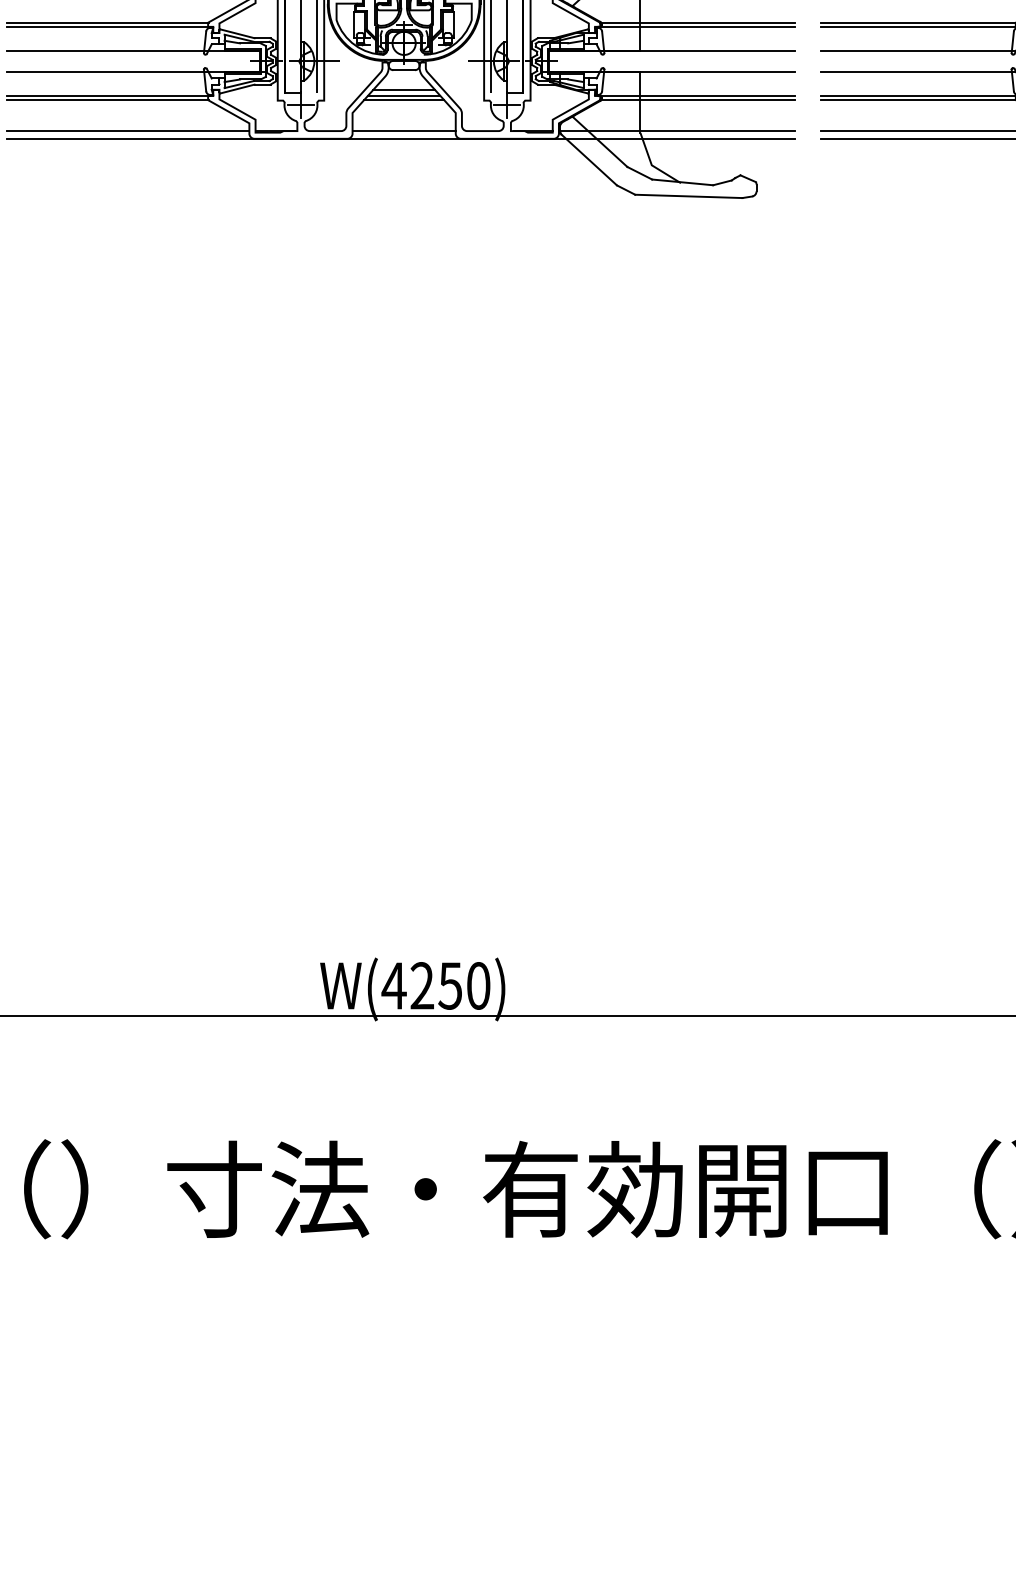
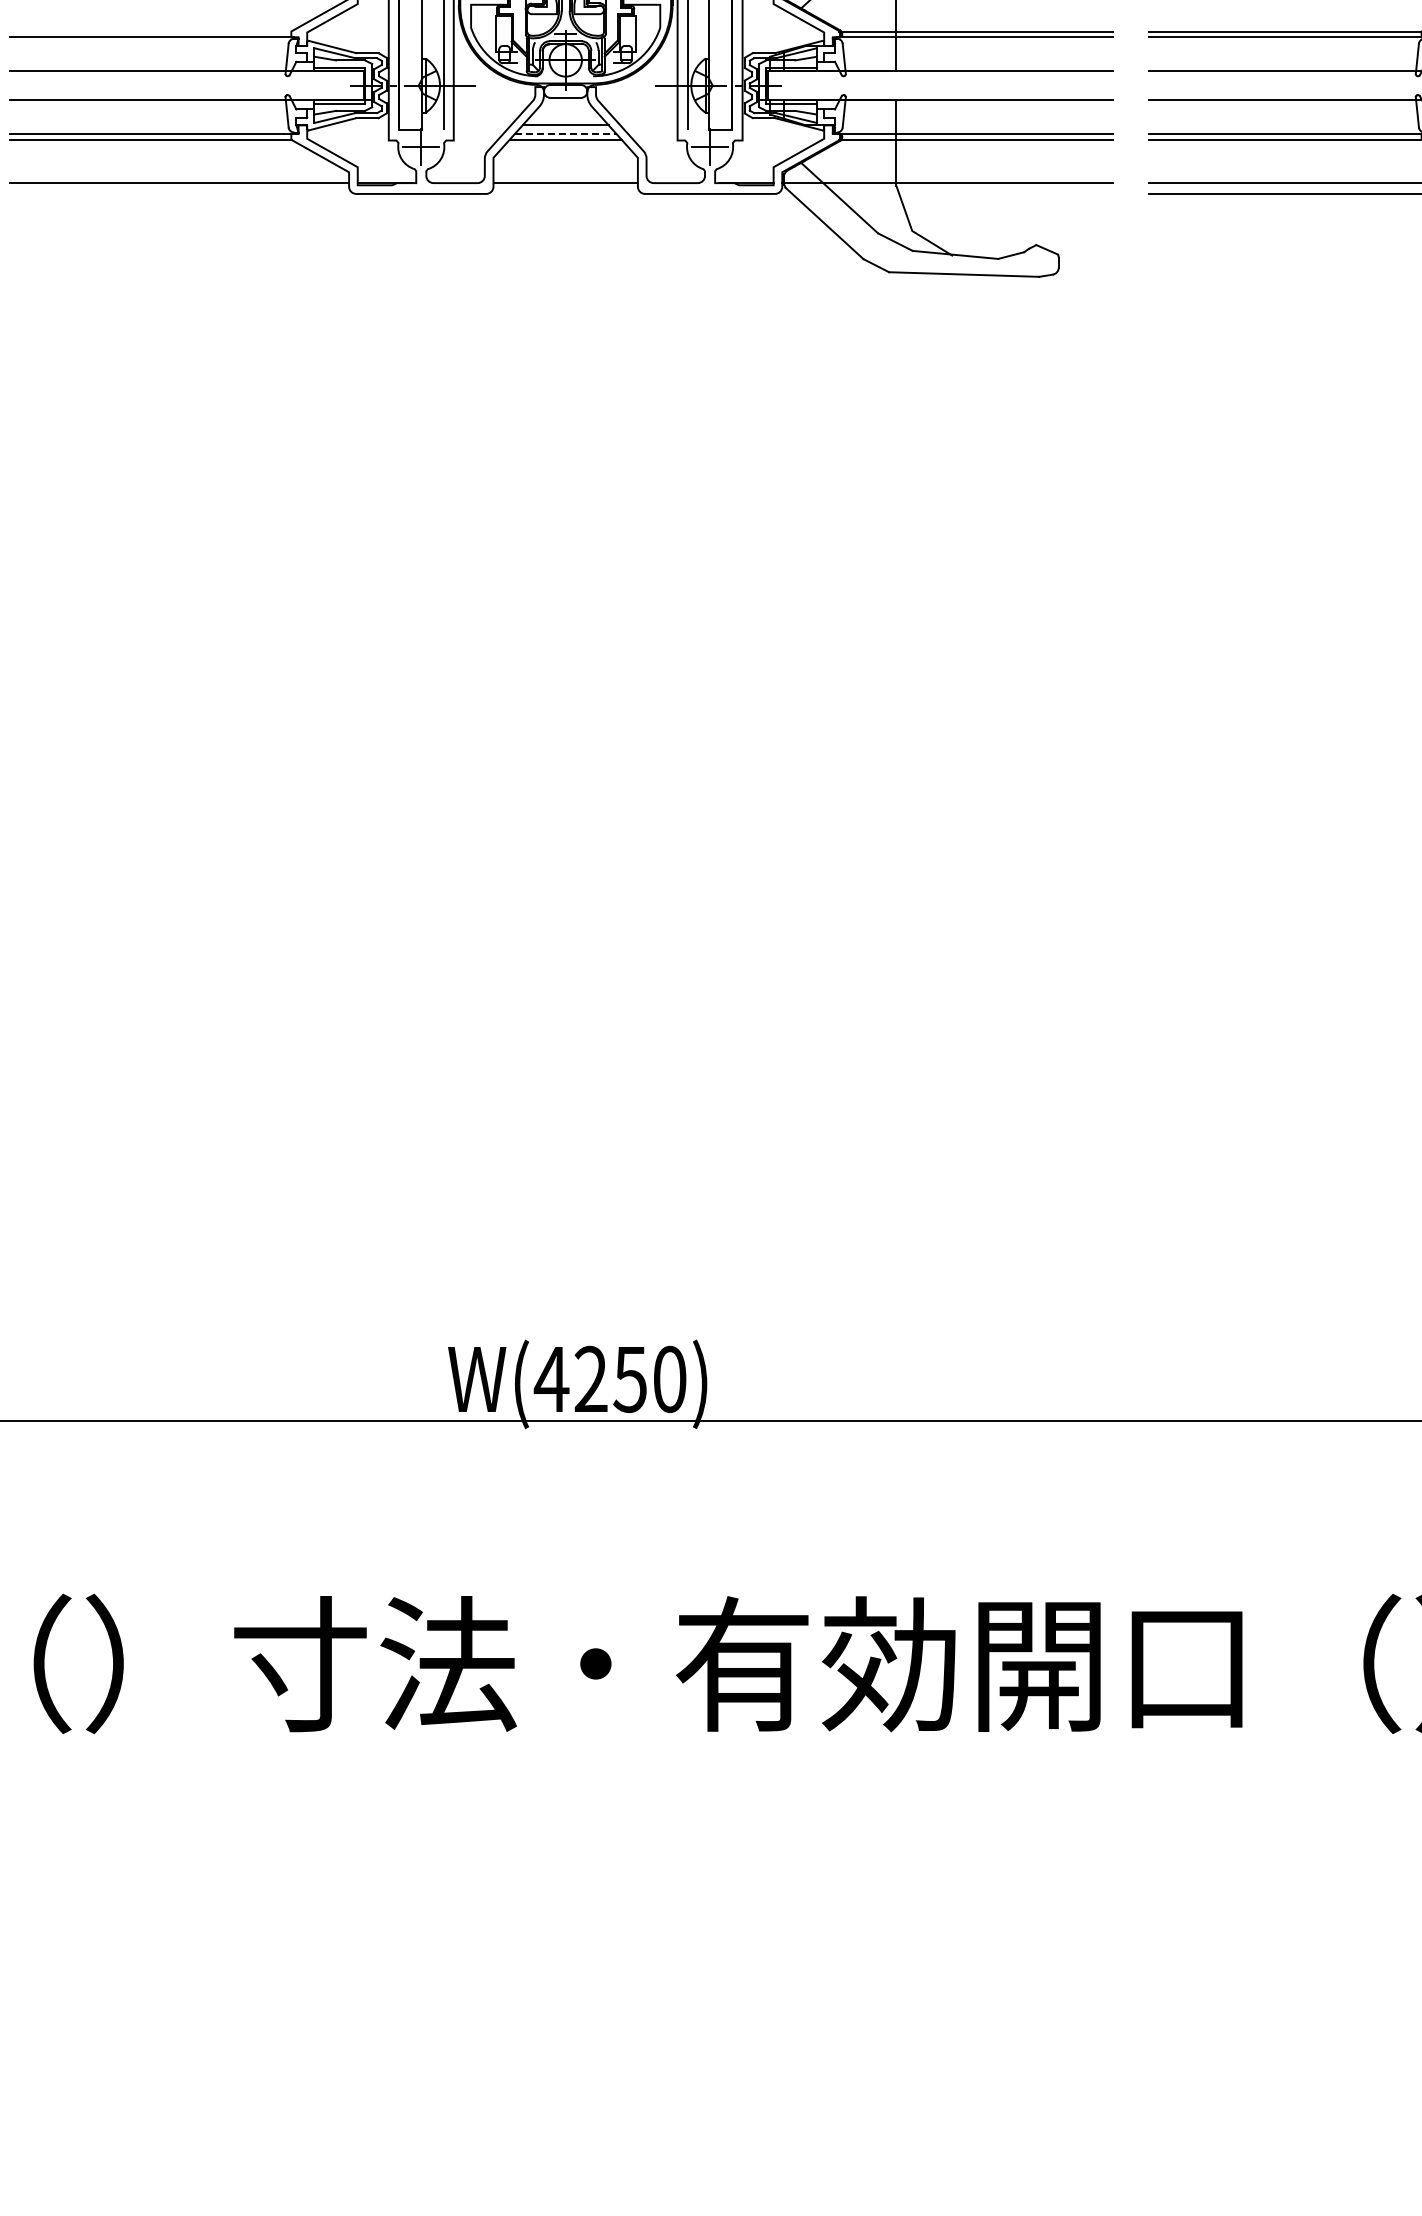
line: (107, 22) -> (150, 31), removed
line: (404, 96) -> (565, 134), solid -> dashed
line: (401, 138) -> (561, 193), removed

